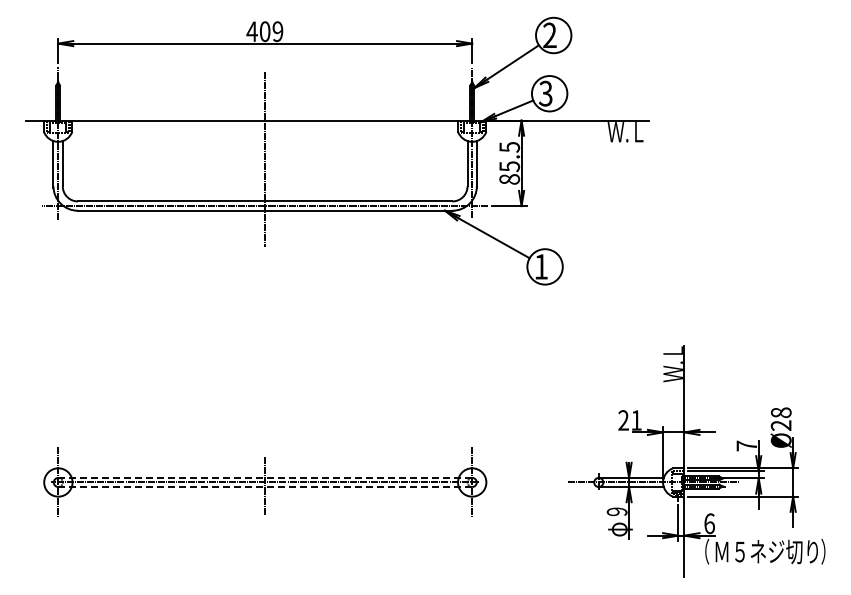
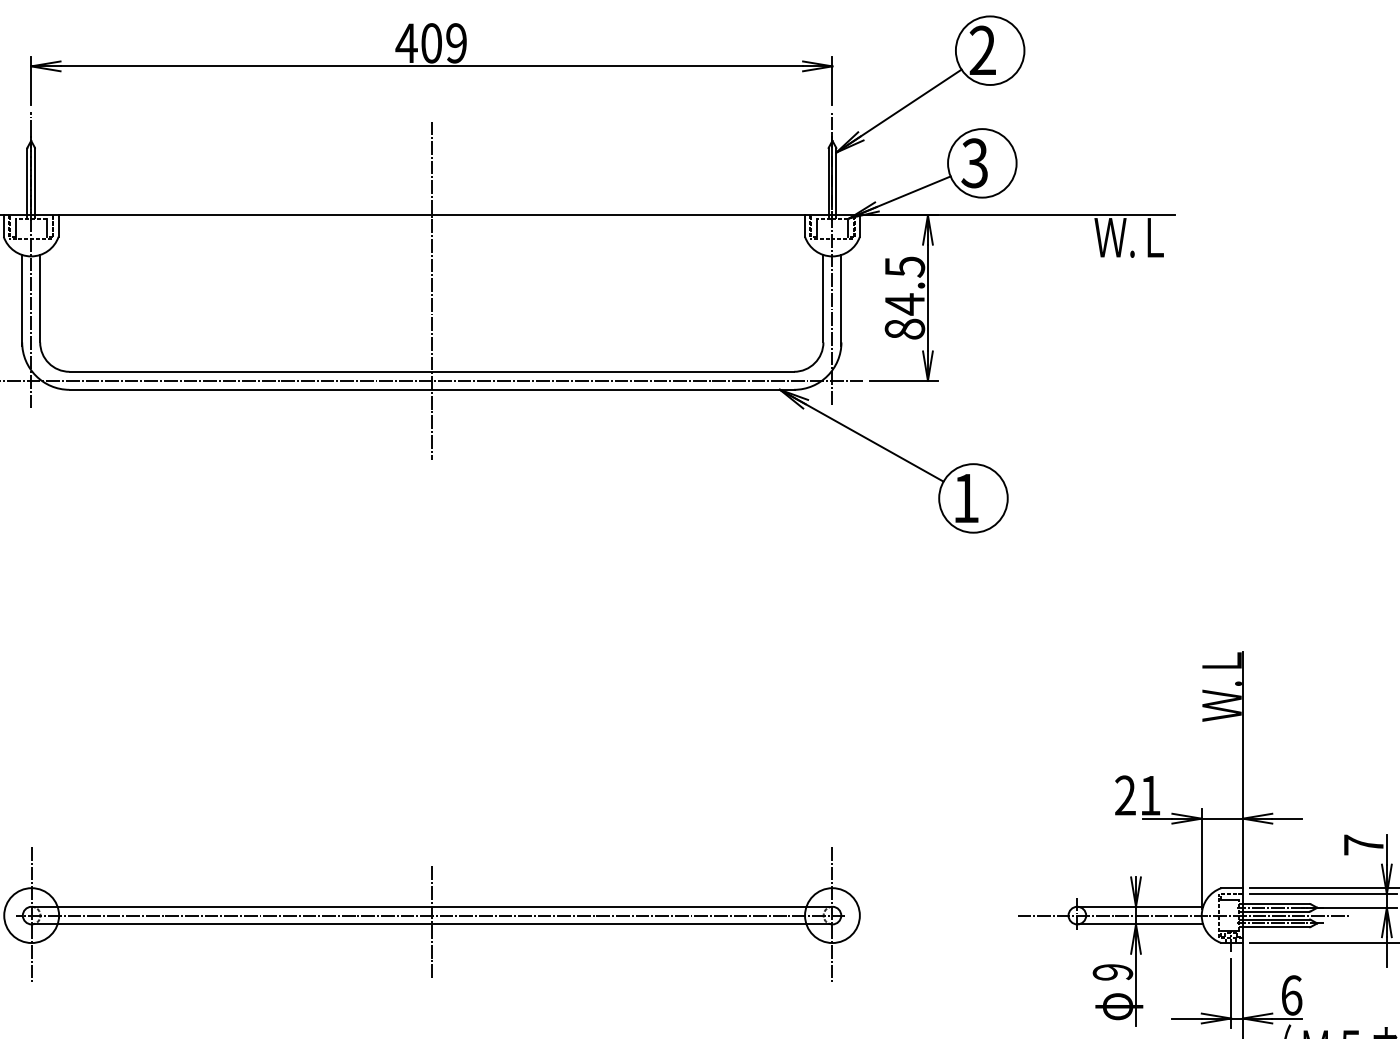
text: (509, 166) -> (904, 304), 85.5 -> 84.5
line: (265, 477) -> (432, 905), dashed -> solid
line: (265, 487) -> (432, 925), dashed -> solid

